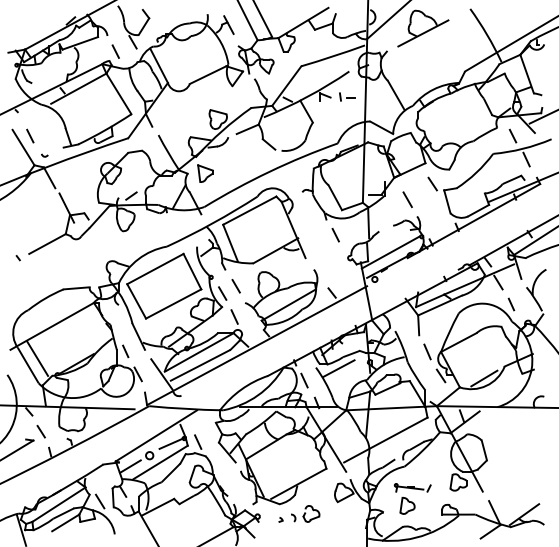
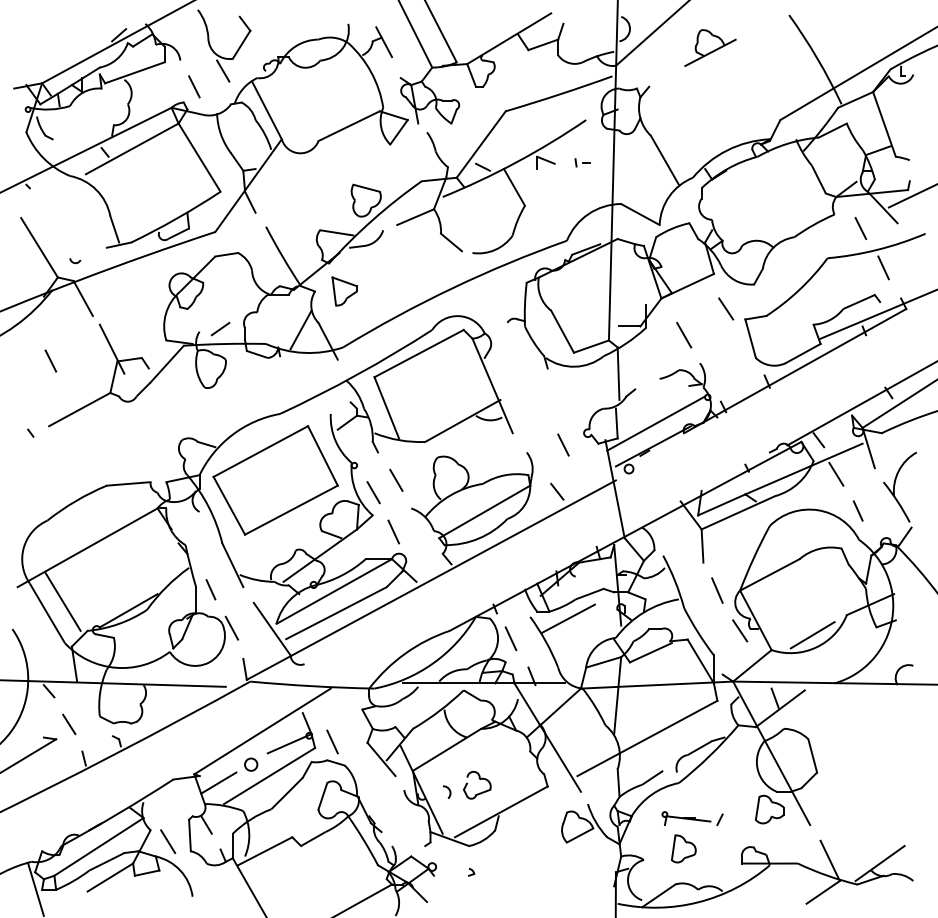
part: (423, 28) -> (710, 47), size x0.6
part: (347, 96) -> (583, 162), size x0.6
line: (30, 135) -> (51, 360), moved
line: (335, 235) -> (562, 445), moved
part: (305, 513) -> (467, 784), moved

